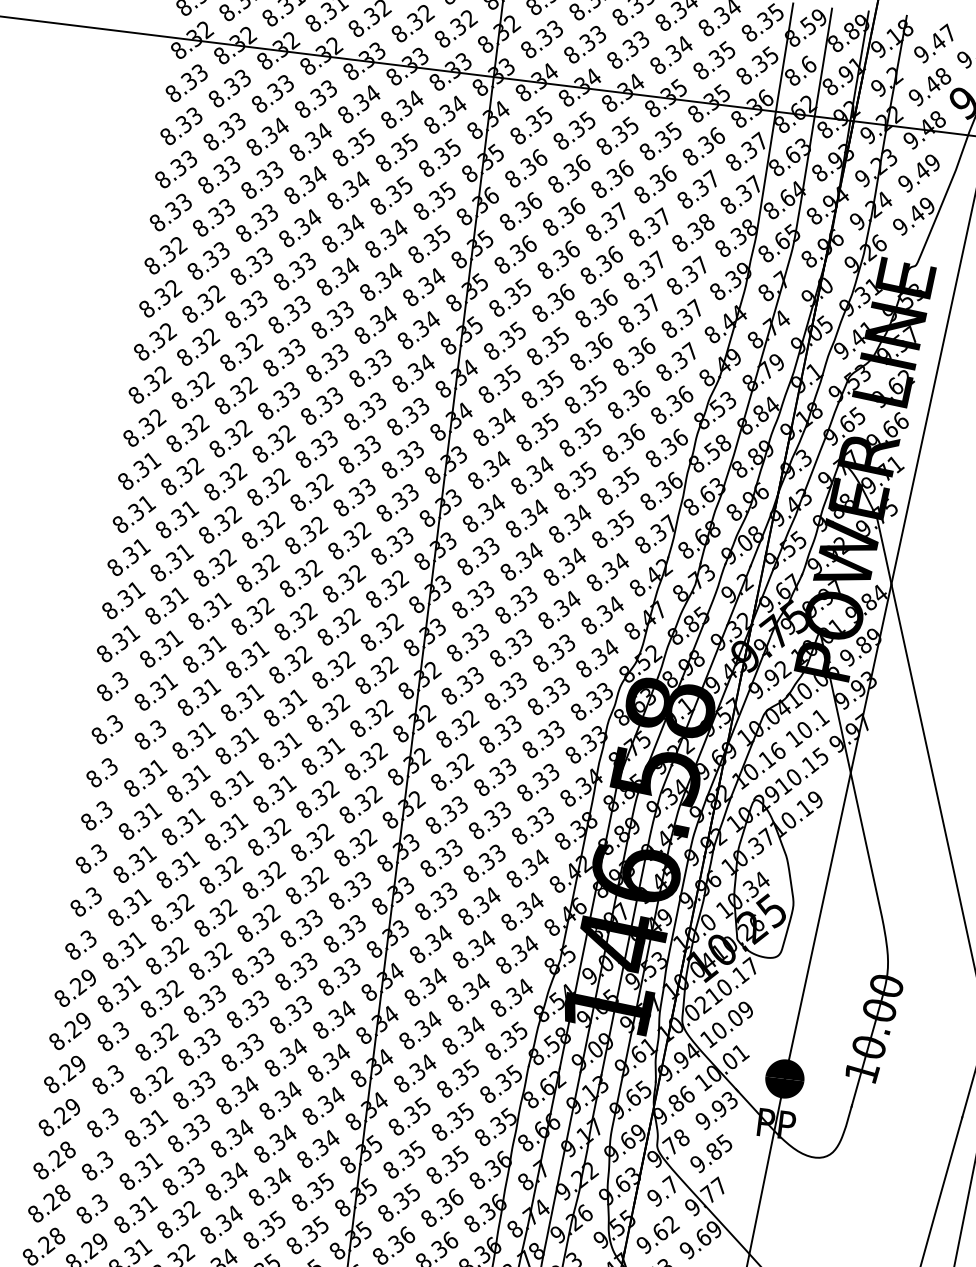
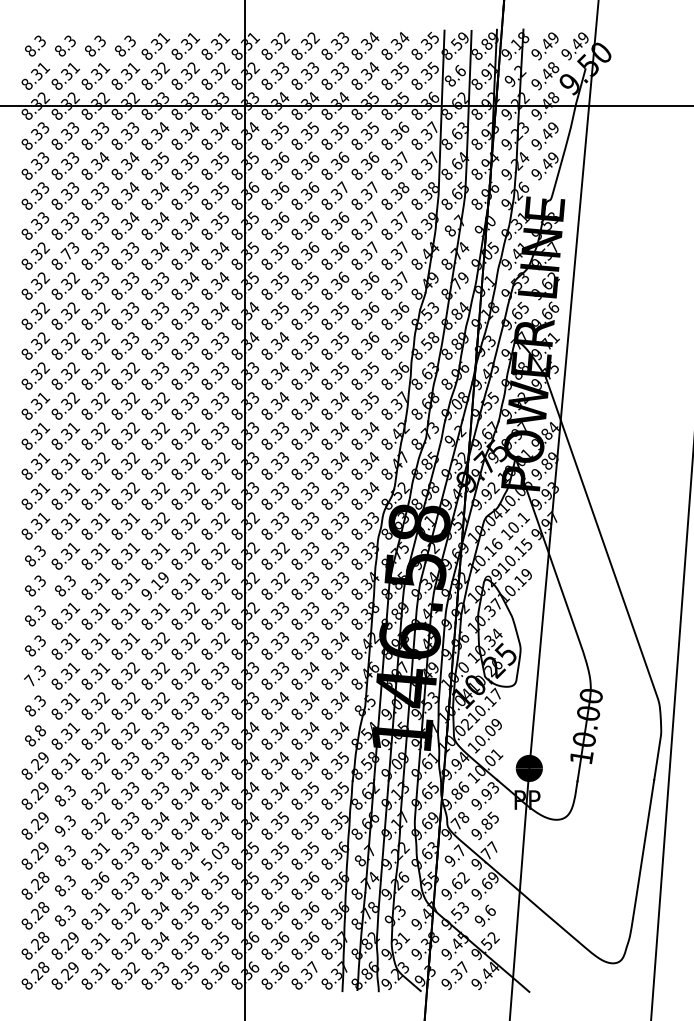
text: (947, 32) -> (552, 37), 9.47 -> 9.49
text: (210, 257) -> (66, 253), 8.33 -> 8.73
text: (281, 751) -> (156, 586), 8.31 -> 9.19
text: (83, 864) -> (30, 680), 8.3 -> 7.3
text: (89, 939) -> (40, 731), 8.3 -> 8.8
text: (100, 1085) -> (60, 830), 8.3 -> 9.3
text: (318, 1148) -> (215, 855), 8.34 -> 5.03
text: (155, 1160) -> (104, 877), 8.31 -> 8.36

